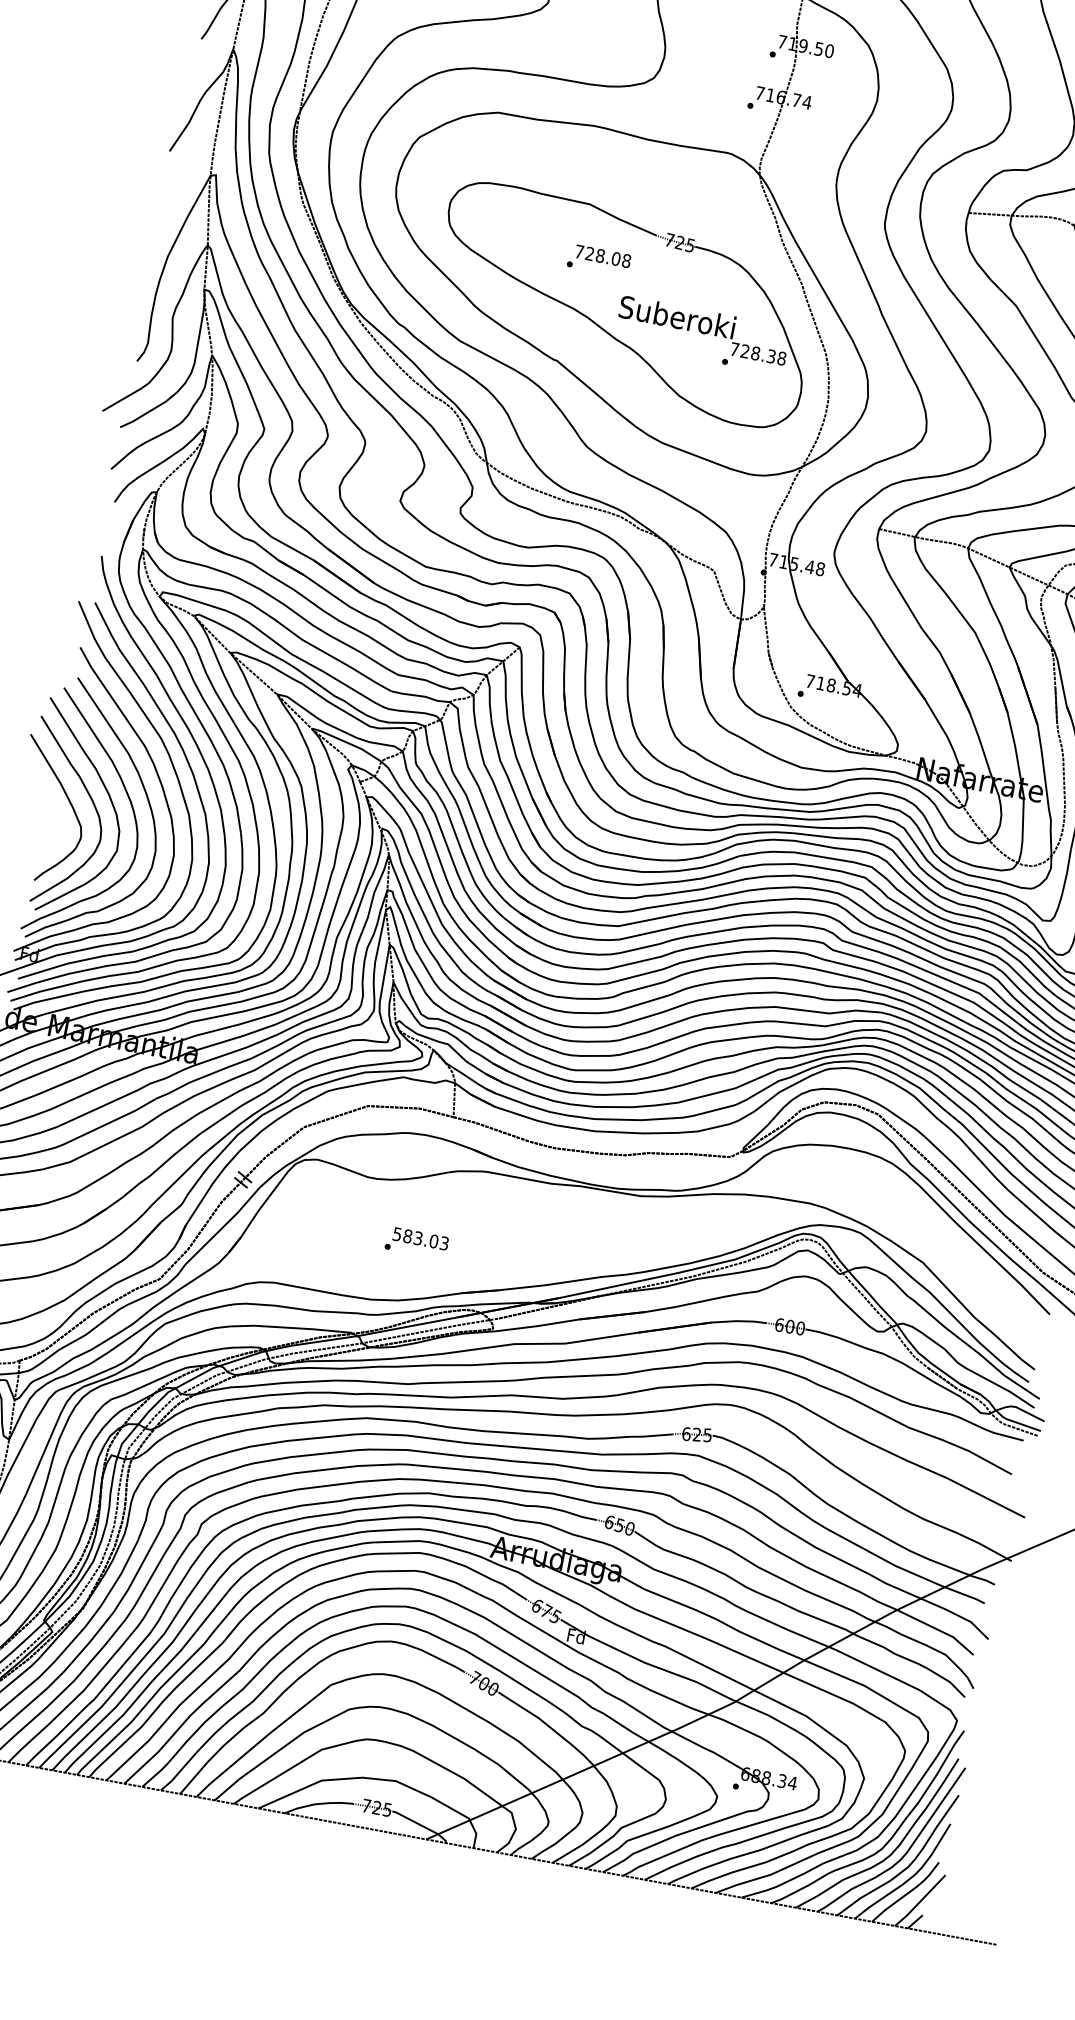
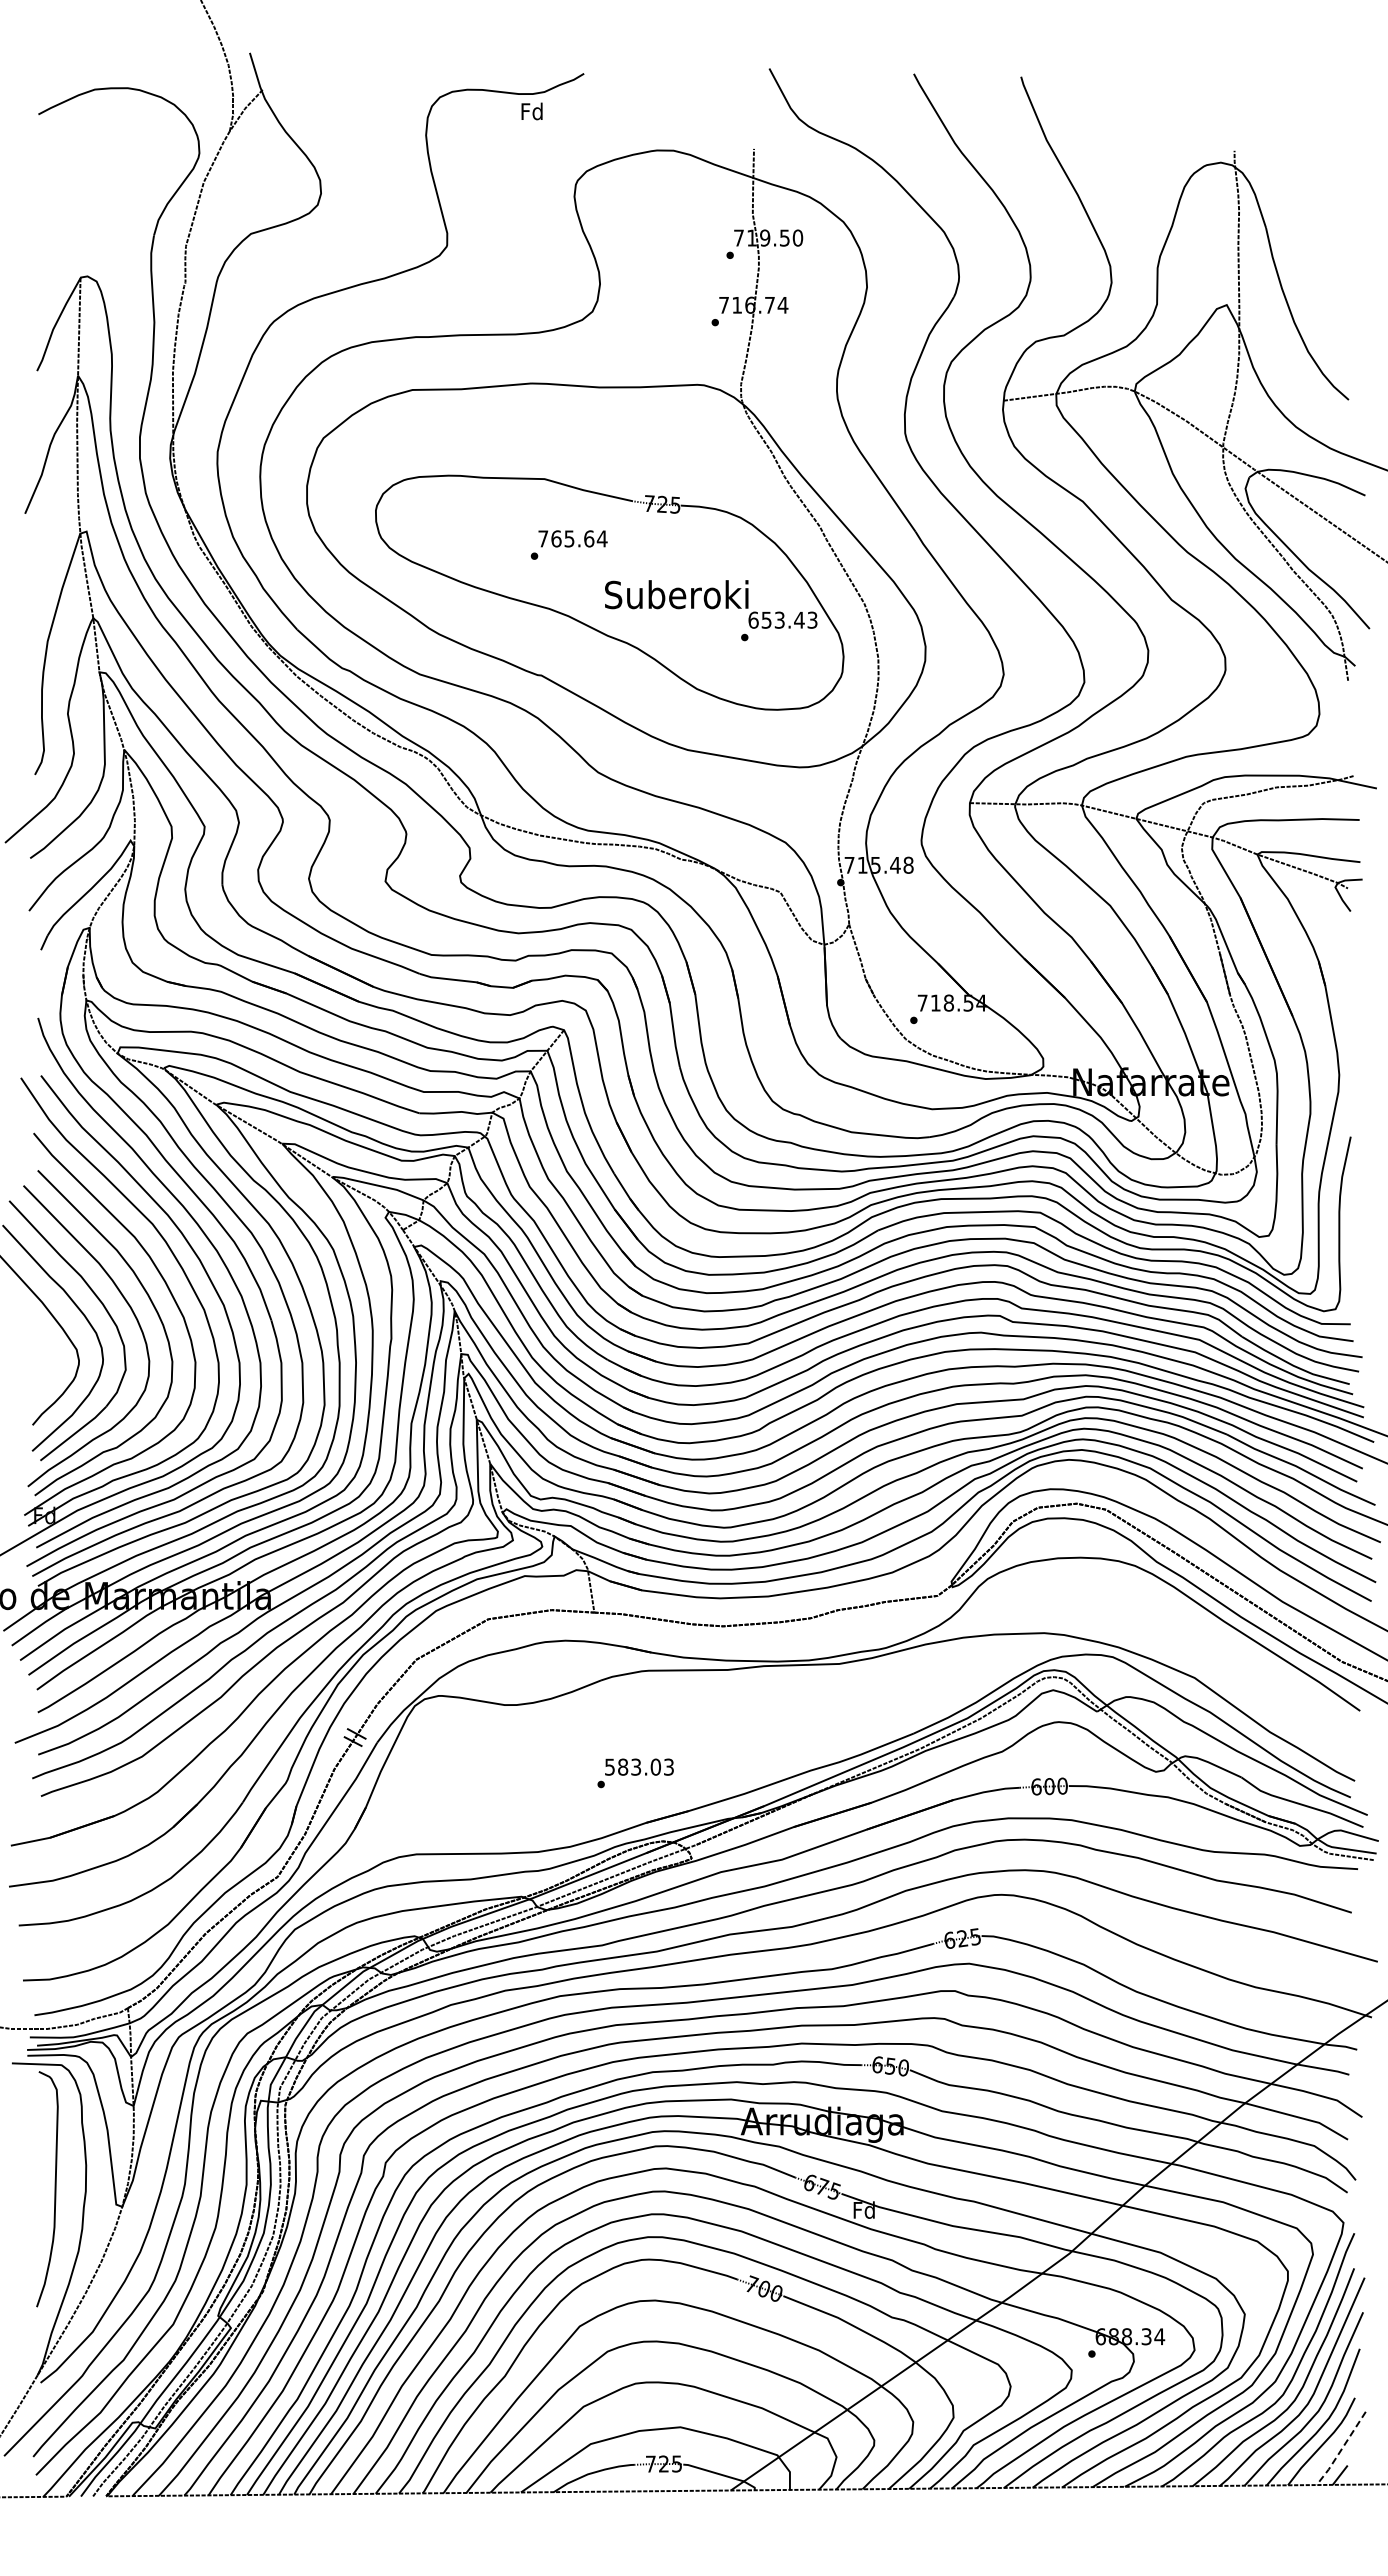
text: (608, 257) -> (579, 538), 728.08 -> 765.64
text: (757, 353) -> (782, 619), 728.38 -> 653.43
text: (416, 1243) -> (635, 1773), moved
line: (920, 1901) -> (1341, 2449), solid -> dashed

